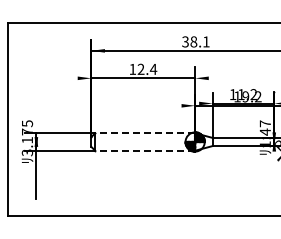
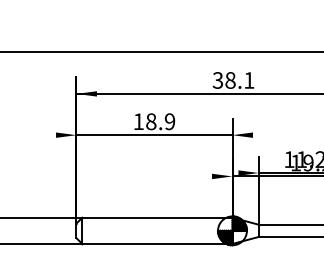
text: (147, 68) -> (160, 120), 12.4 -> 18.9
line: (145, 133) -> (157, 218), dashed -> solid
line: (145, 150) -> (157, 243), dashed -> solid

